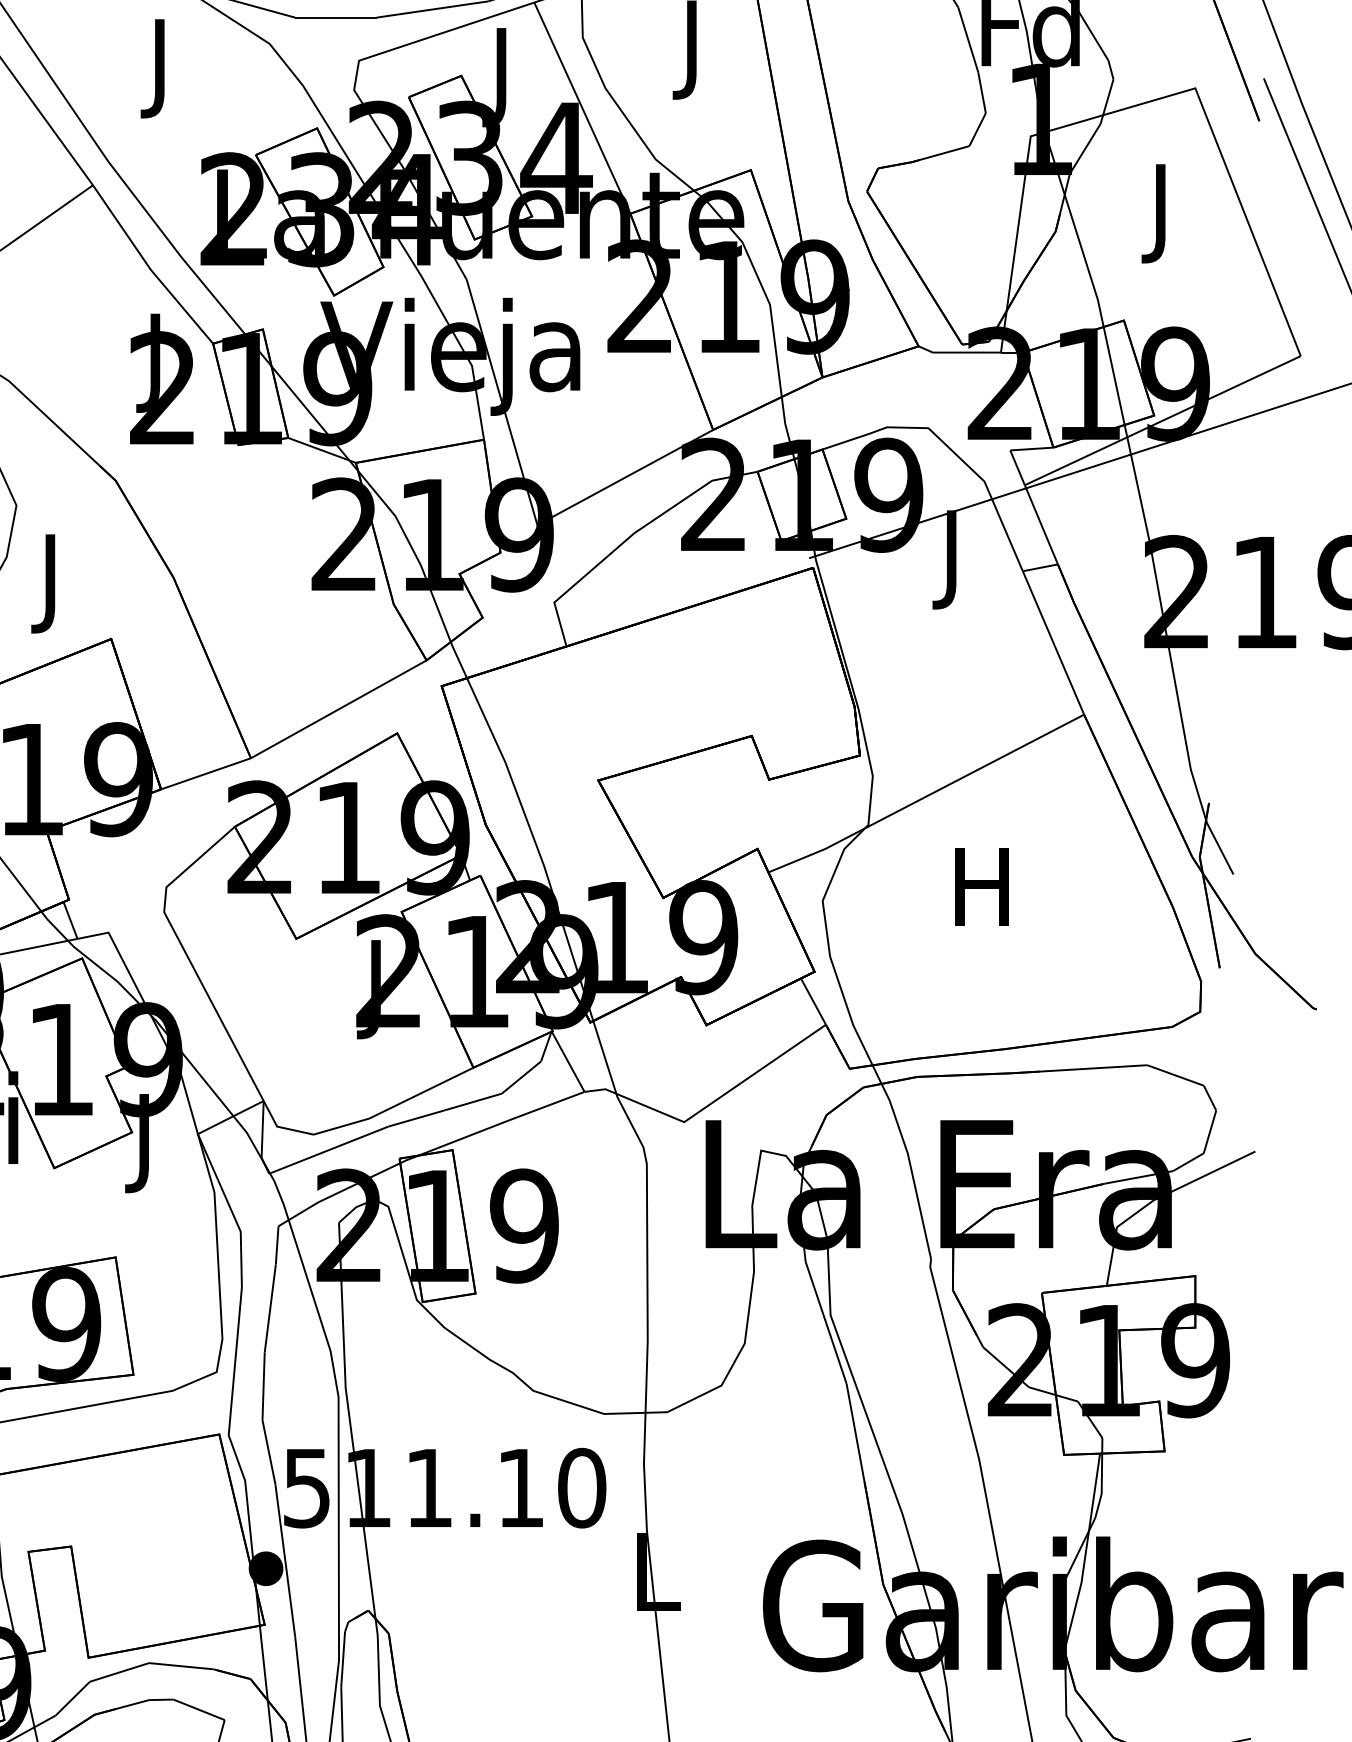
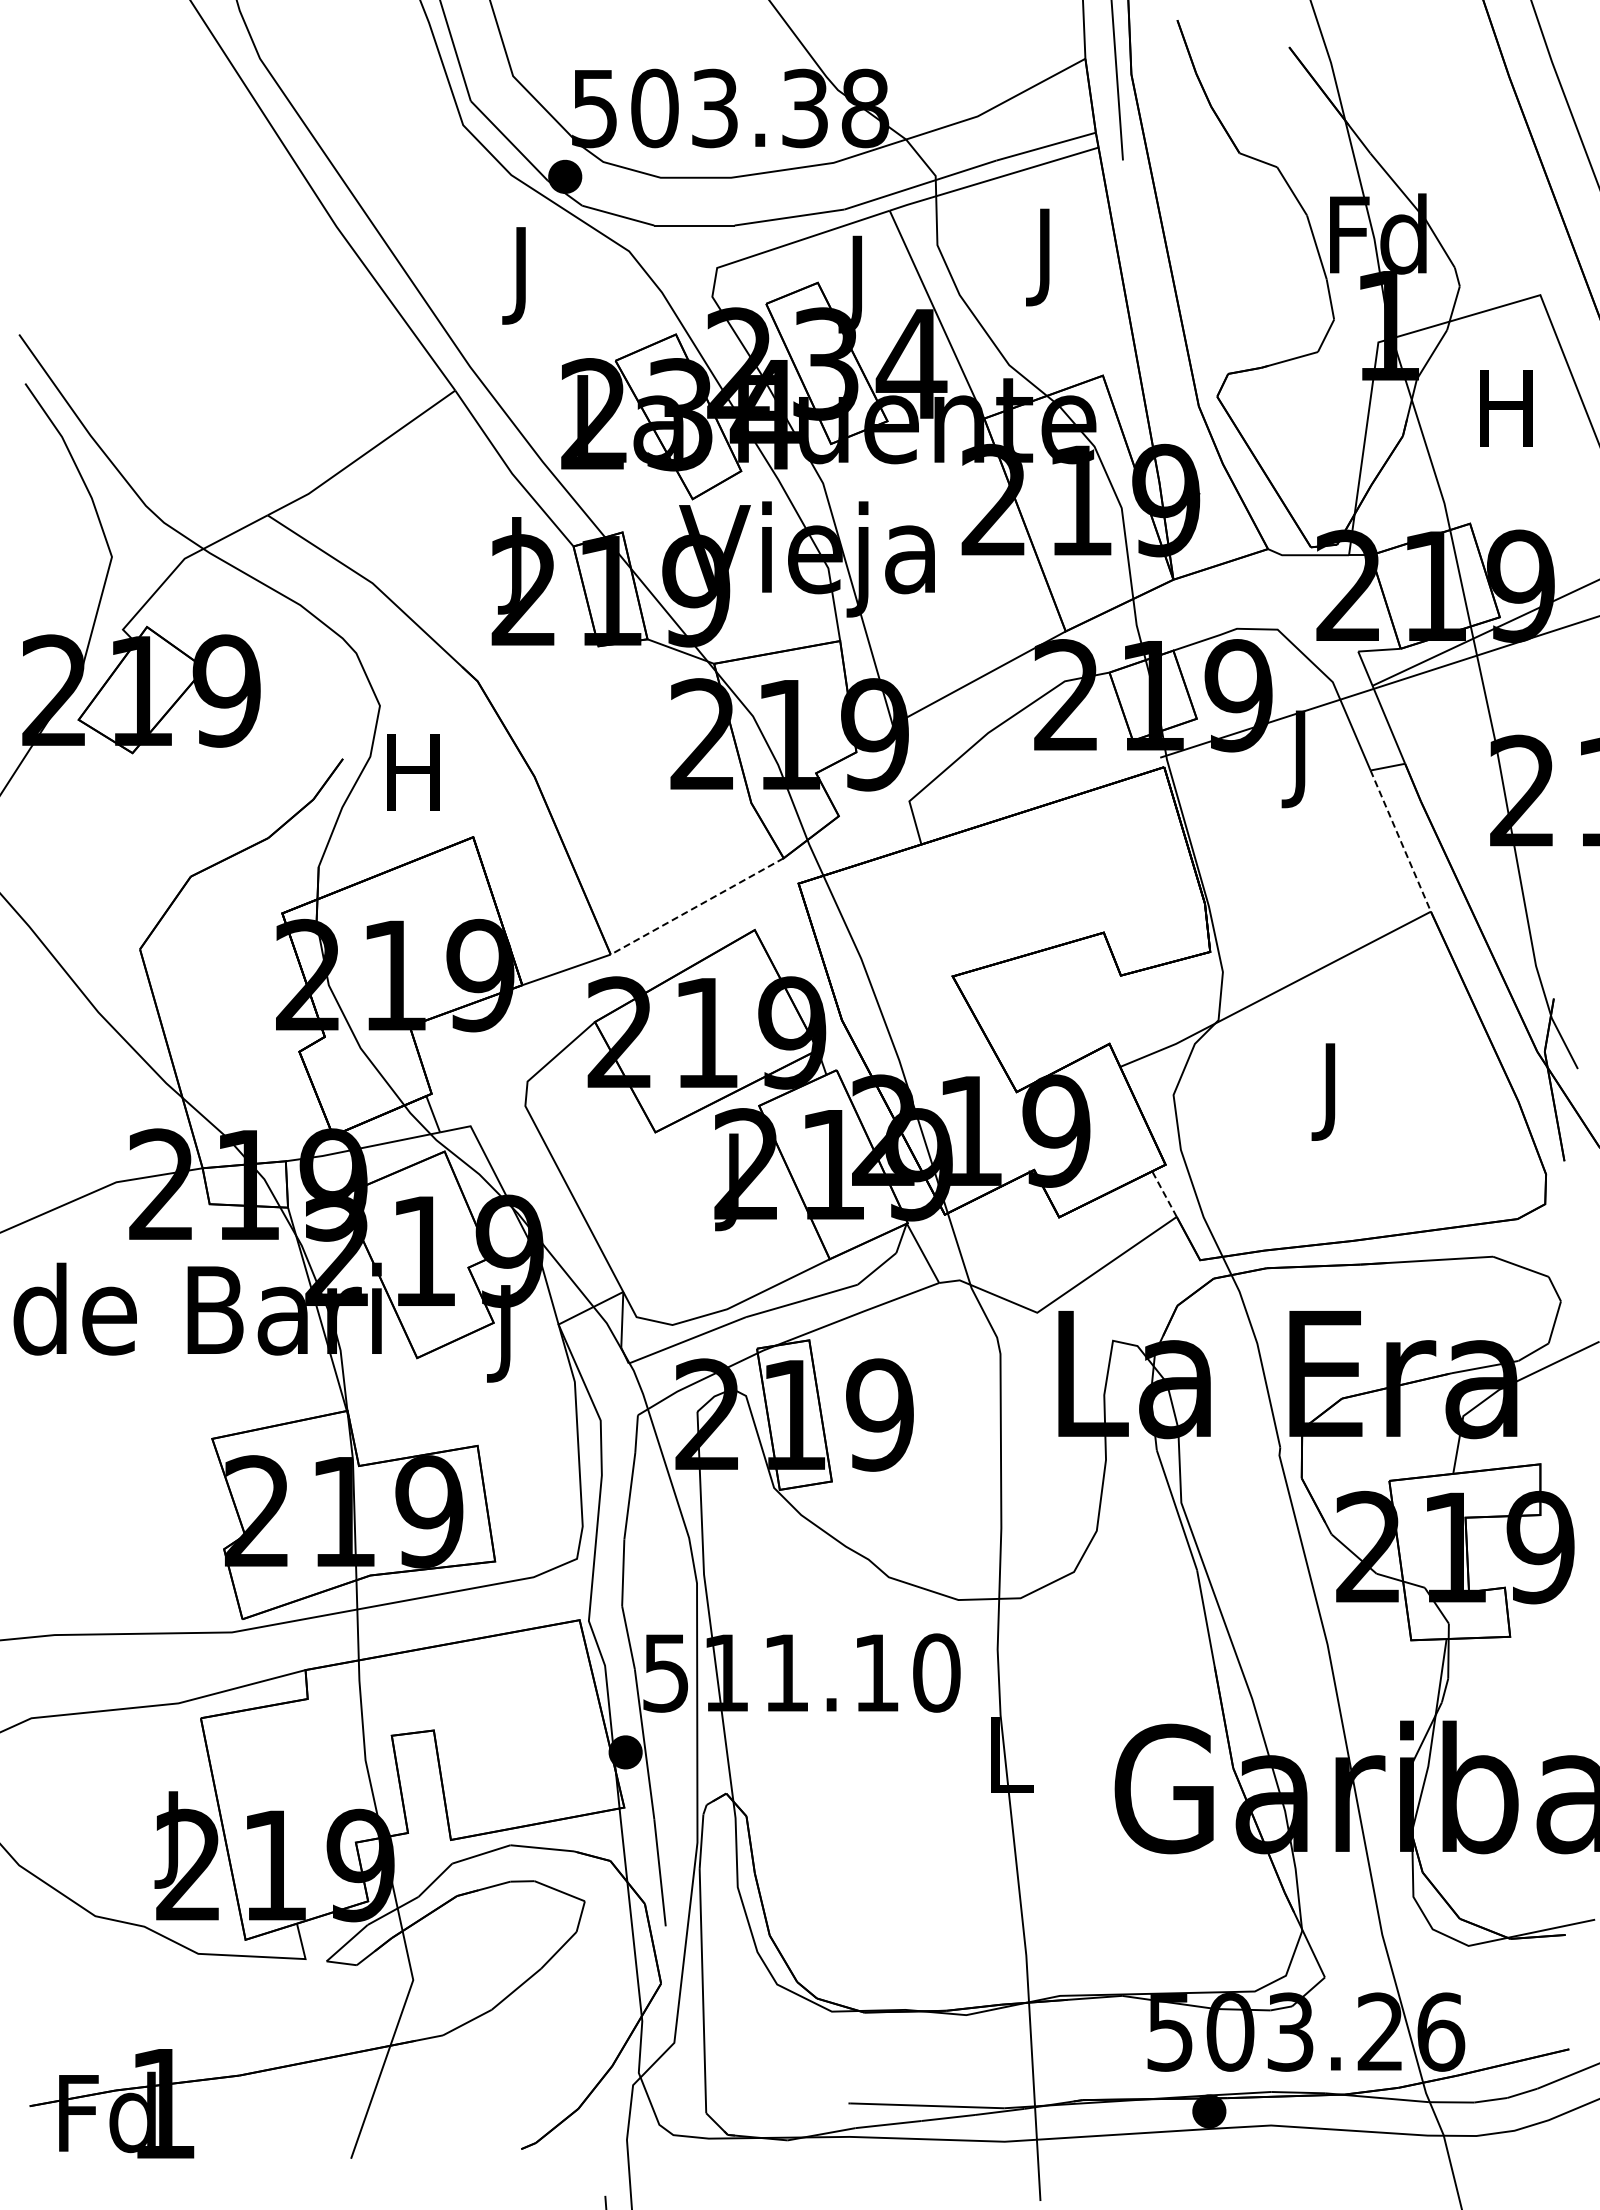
text: (1160, 213) -> (1506, 418), J -> H
text: (50, 583) -> (413, 782), J -> H
line: (1053, 643) -> (1400, 841), solid -> dashed
line: (339, 709) -> (697, 906), solid -> dashed
text: (982, 897) -> (1330, 1091), H -> J
line: (813, 1002) -> (1164, 1194), solid -> dashed

